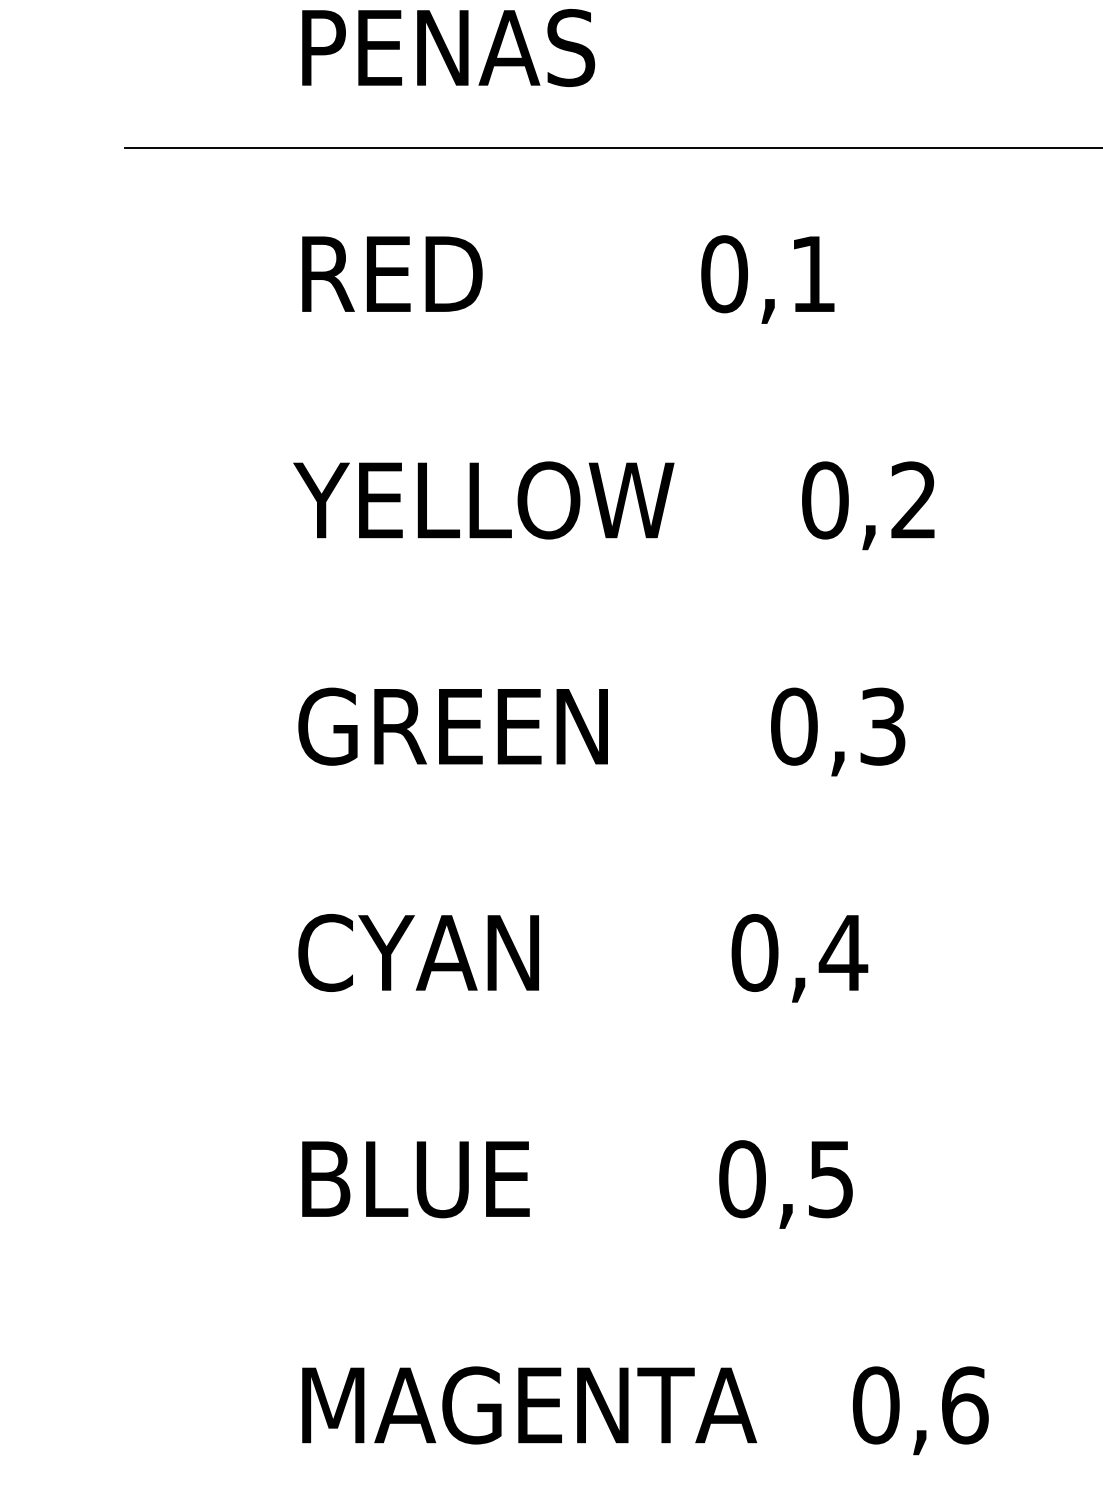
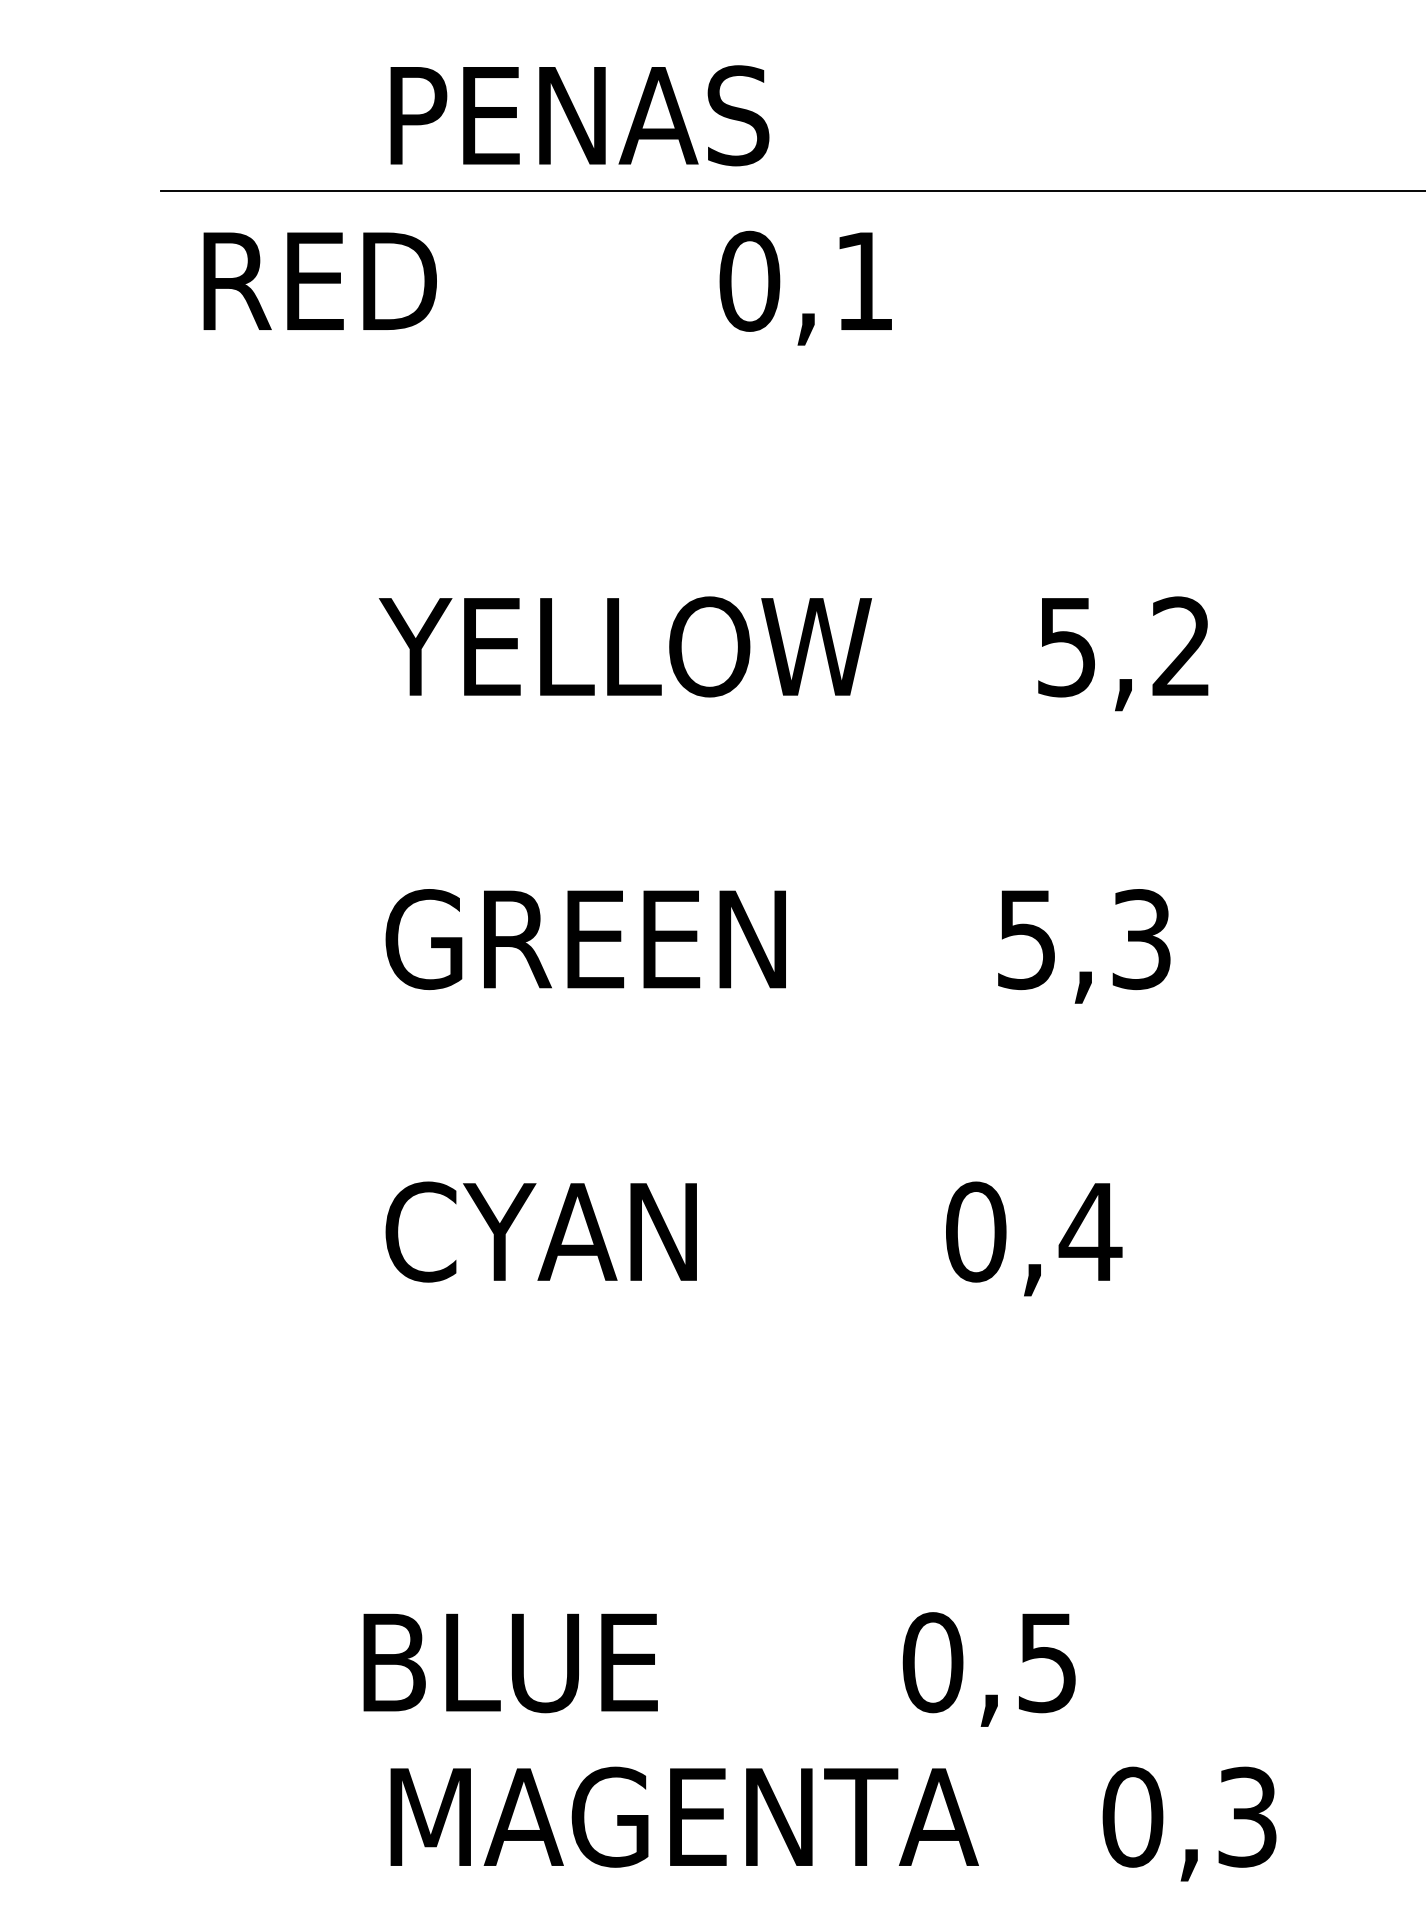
text: (448, 47) -> (579, 115), moved
text: (568, 278) -> (547, 287), moved
text: (825, 500) -> (1067, 646), 0,2 -> 5,2
text: (793, 726) -> (1026, 939), 0,3 -> 5,3
text: (577, 1184) -> (719, 1669), moved
text: (965, 1404) -> (1248, 1816), 0,6 -> 0,3

